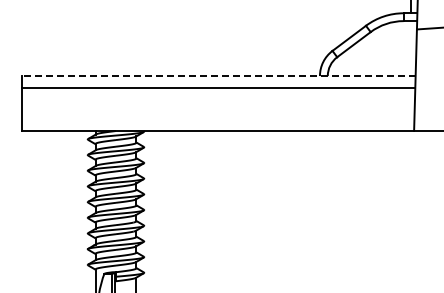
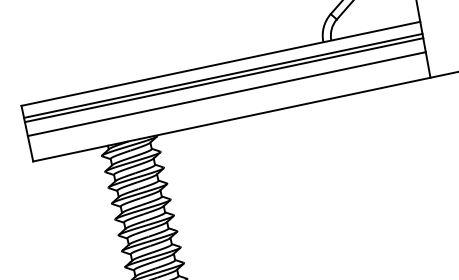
line: (218, 76) -> (220, 64), dashed -> solid
line: (218, 92) -> (224, 80), added
line: (217, 105) -> (225, 93), added

